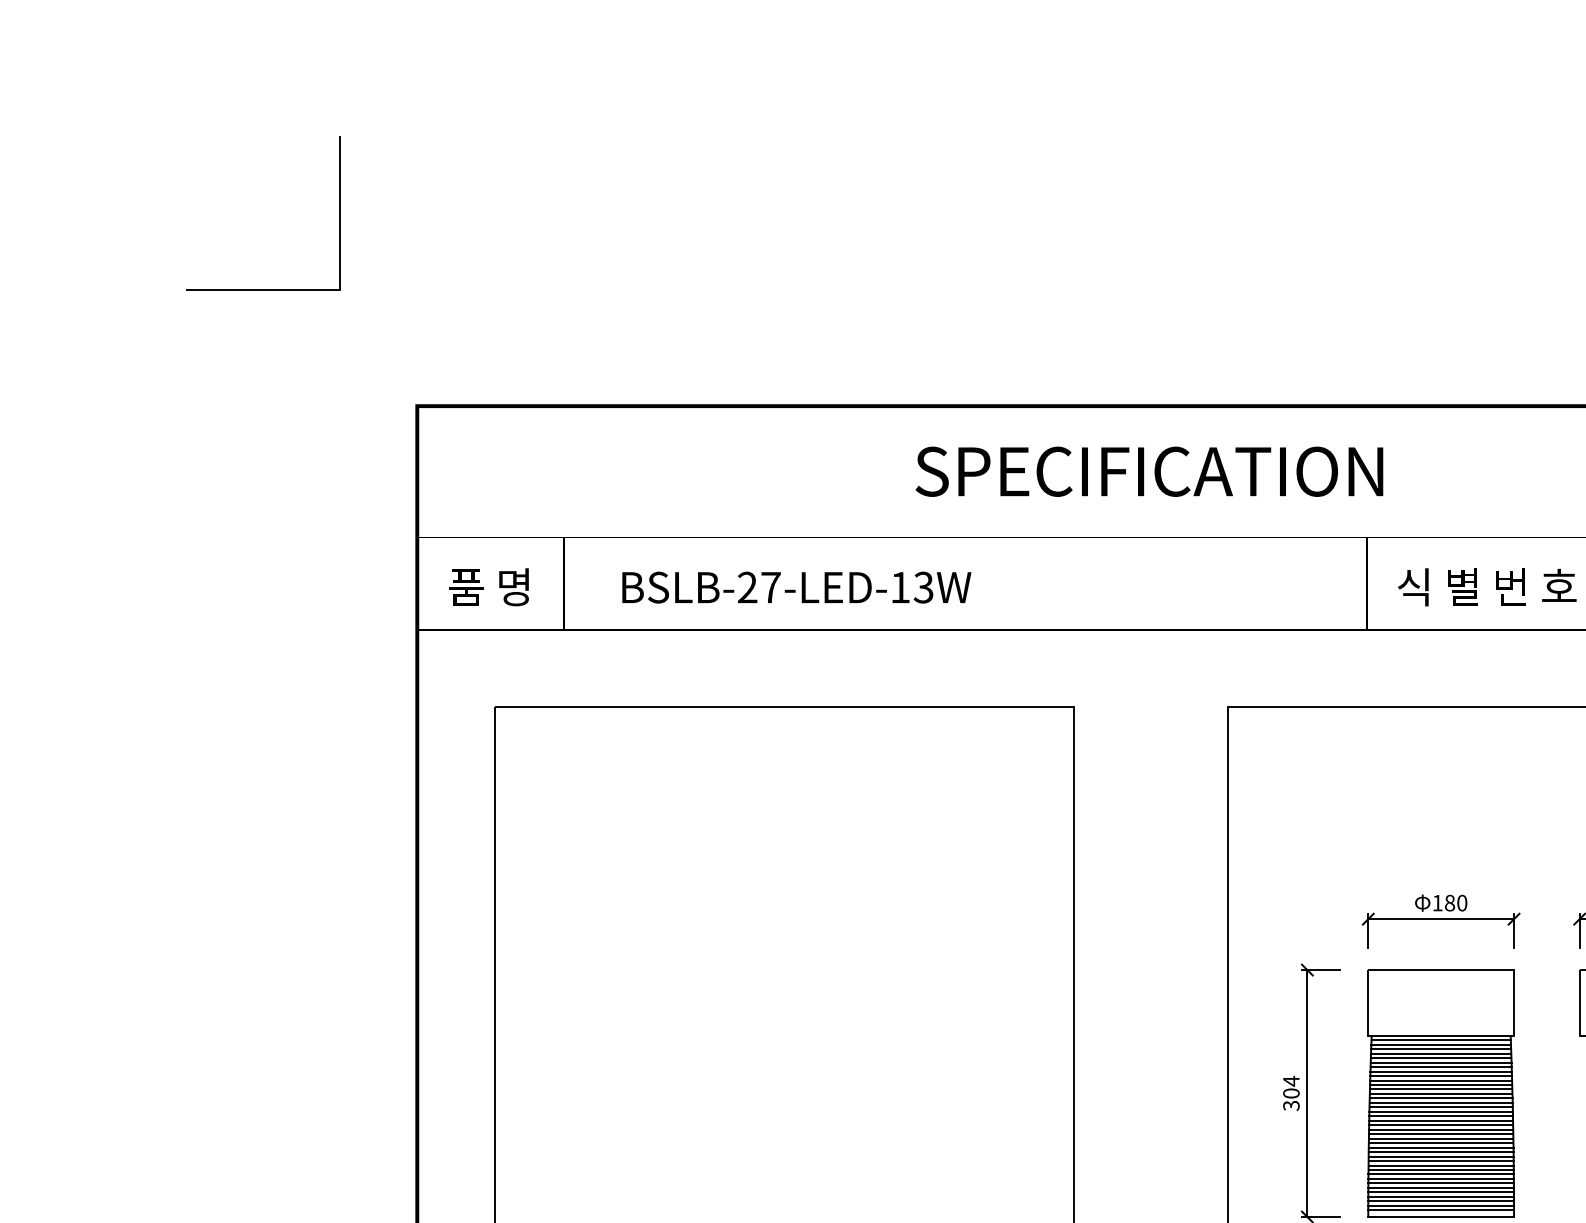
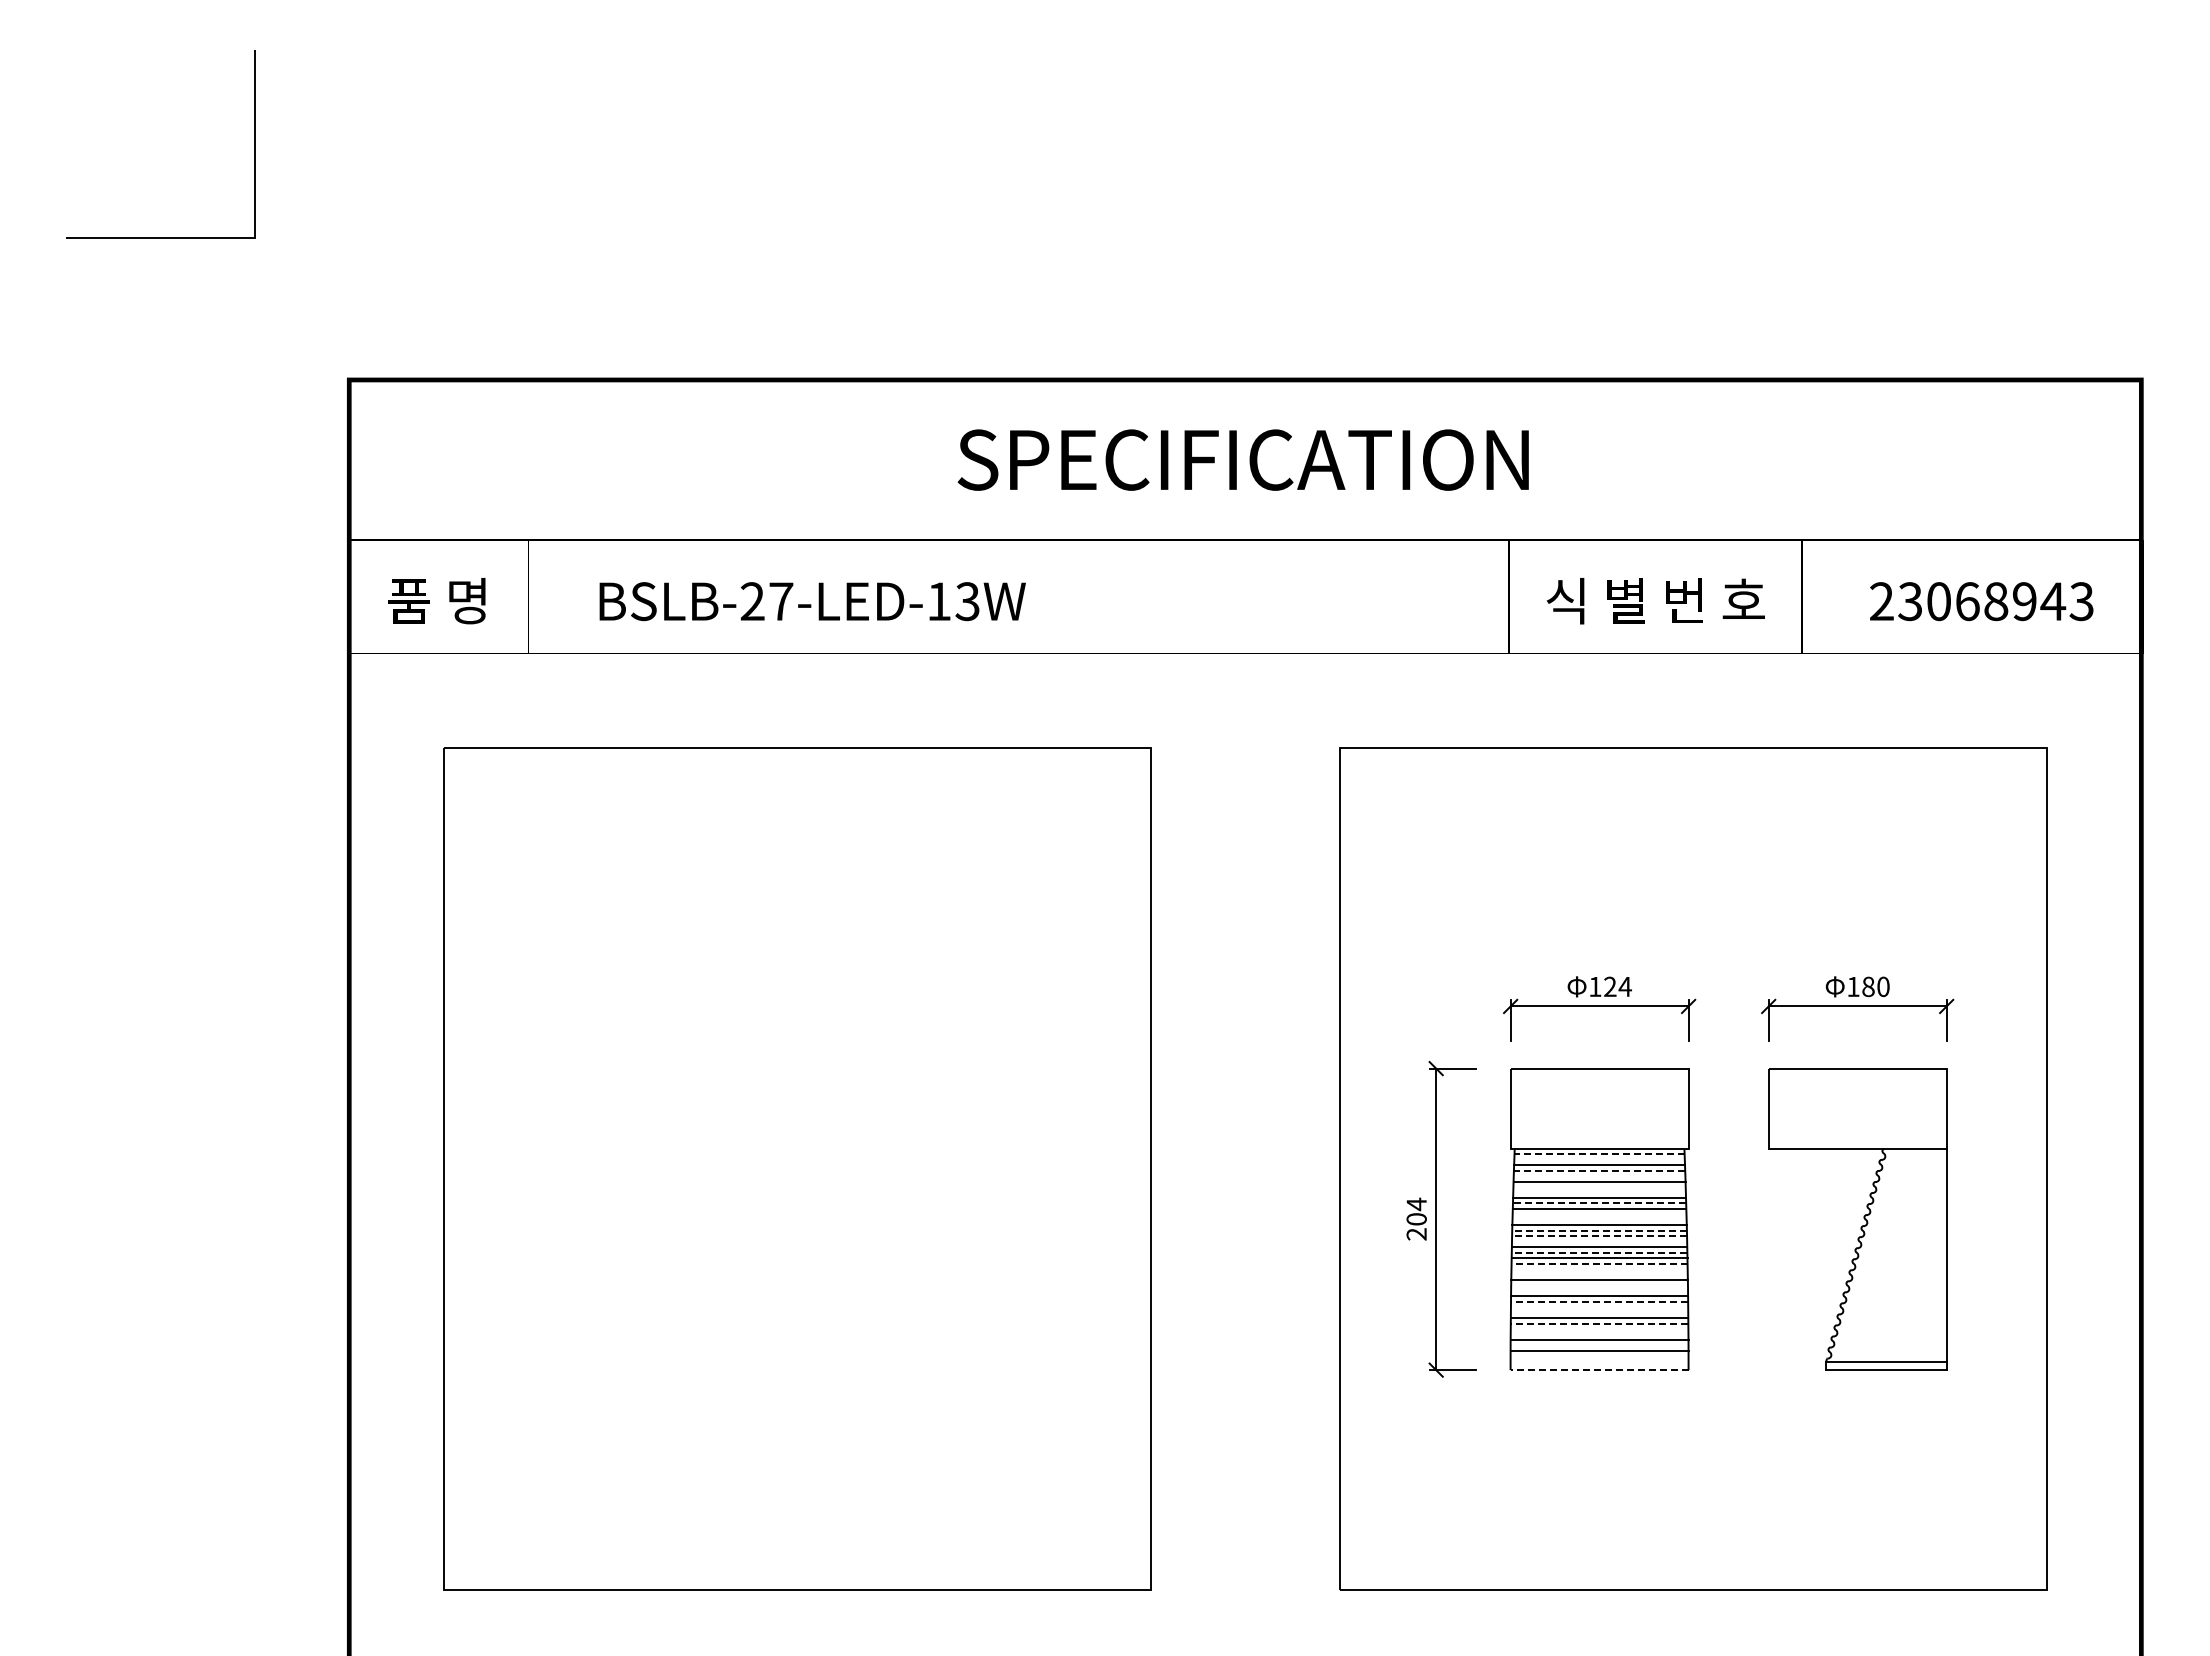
text: (1455, 902) -> (1617, 986), 180 -> 124
line: (1441, 1040) -> (1599, 1154), solid -> dashed
line: (1441, 1044) -> (1599, 1159), removed
line: (1441, 1053) -> (1599, 1170), solid -> dashed
line: (1441, 1058) -> (1599, 1176), removed
line: (1441, 1067) -> (1599, 1187), removed
line: (1441, 1071) -> (1599, 1192), removed
line: (1441, 1080) -> (1599, 1203), solid -> dashed
line: (1441, 1089) -> (1599, 1214), removed
line: (1441, 1093) -> (1599, 1219), removed
line: (1441, 1102) -> (1599, 1230), solid -> dashed
text: (1291, 1105) -> (1416, 1234), 304 -> 204
line: (1441, 1107) -> (1599, 1236), solid -> dashed
line: (1441, 1111) -> (1599, 1241), removed
line: (1441, 1120) -> (1599, 1252), solid -> dashed
line: (1441, 1129) -> (1599, 1263), solid -> dashed
line: (1441, 1134) -> (1599, 1269), removed
line: (1441, 1138) -> (1599, 1274), removed
line: (1441, 1147) -> (1599, 1285), removed
line: (1441, 1151) -> (1599, 1290), removed
line: (1441, 1160) -> (1599, 1301), solid -> dashed
line: (1441, 1165) -> (1599, 1307), removed
line: (1441, 1169) -> (1599, 1312), removed
line: (1441, 1178) -> (1599, 1323), solid -> dashed
line: (1441, 1183) -> (1599, 1329), removed
line: (1441, 1187) -> (1599, 1334), removed
line: (1441, 1196) -> (1599, 1345), removed
line: (1441, 1205) -> (1599, 1356), removed
line: (1441, 1209) -> (1599, 1361), removed
line: (1441, 1217) -> (1599, 1370), solid -> dashed

